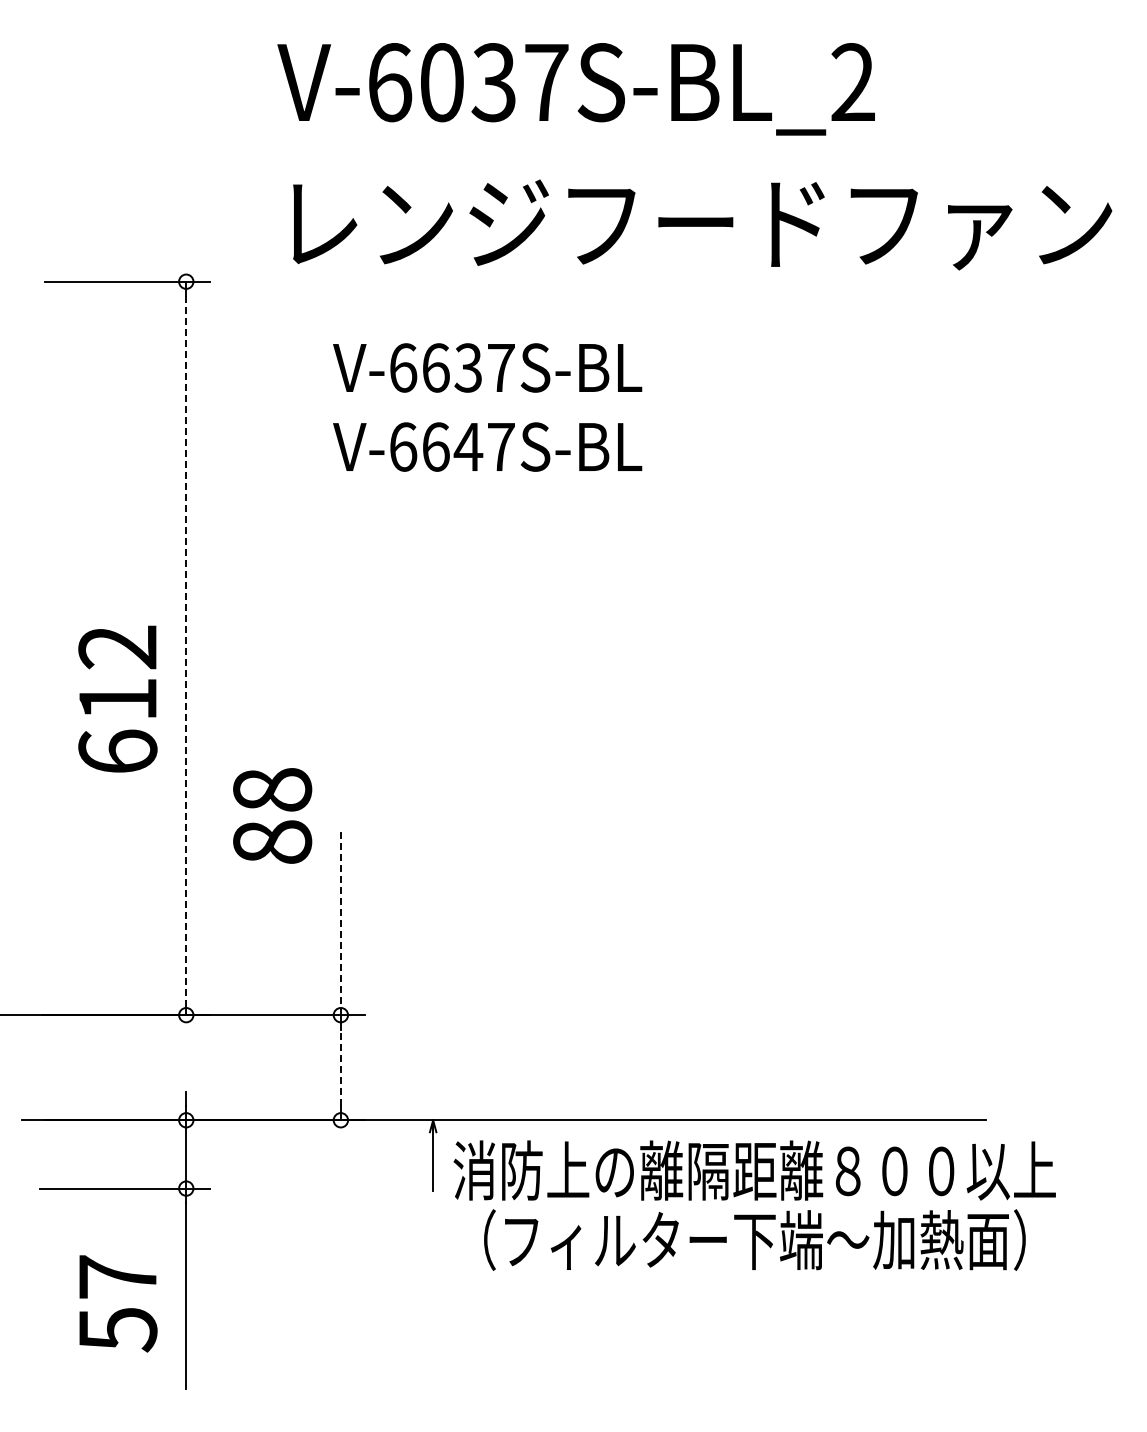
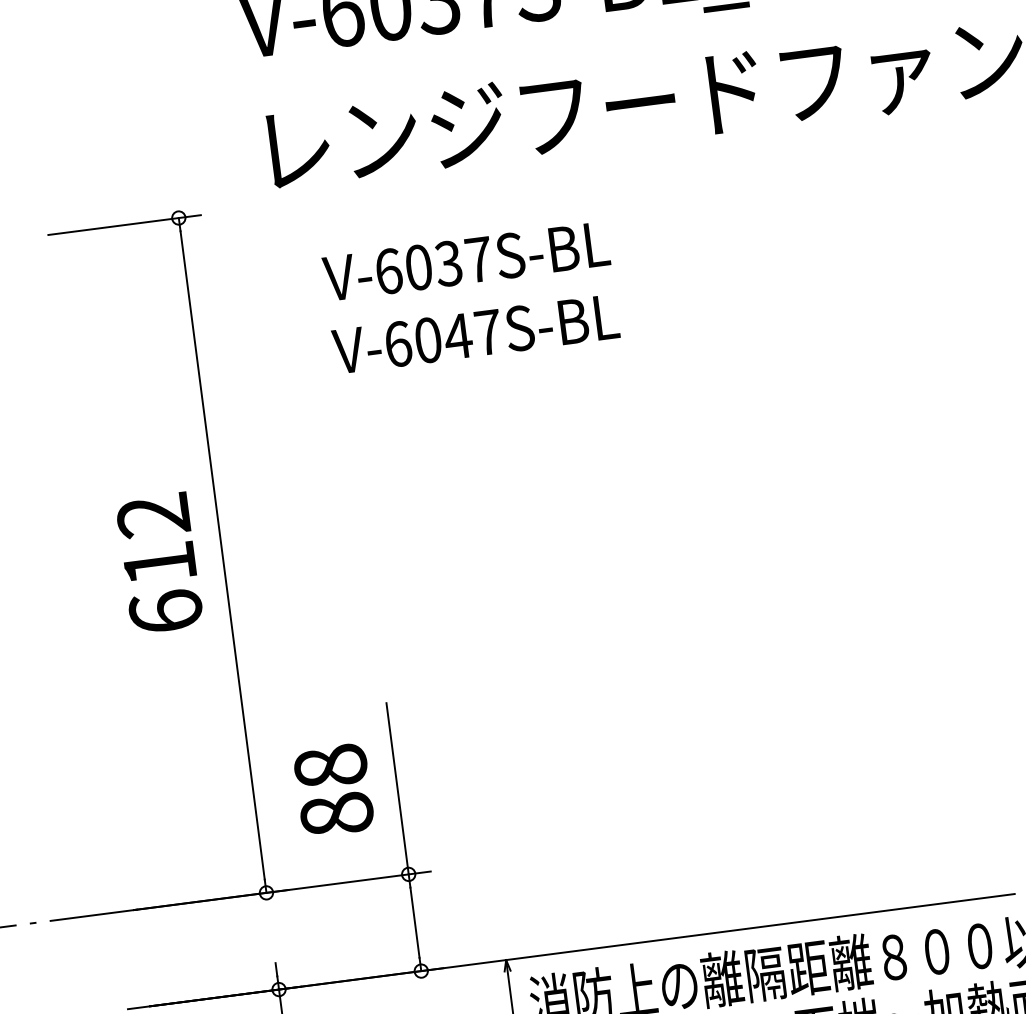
text: (435, 367) -> (418, 267), V-6637S-BL -> V-6037S-BL
text: (435, 446) -> (427, 339), V-6647S-BL -> V-6047S-BL
line: (186, 648) -> (222, 555), dashed -> solid
text: (117, 698) -> (159, 562), moved
text: (272, 815) -> (333, 789), moved
line: (340, 921) -> (397, 788), dashed -> solid
line: (340, 1067) -> (414, 922), dashed -> solid

